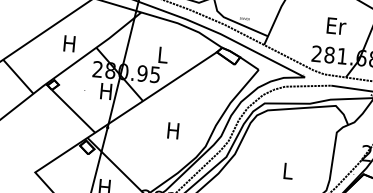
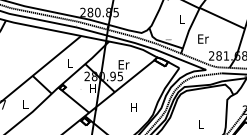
text: (336, 25) -> (203, 38), moved
text: (69, 44) -> (69, 63), H -> L
text: (162, 54) -> (123, 64), L -> Er

